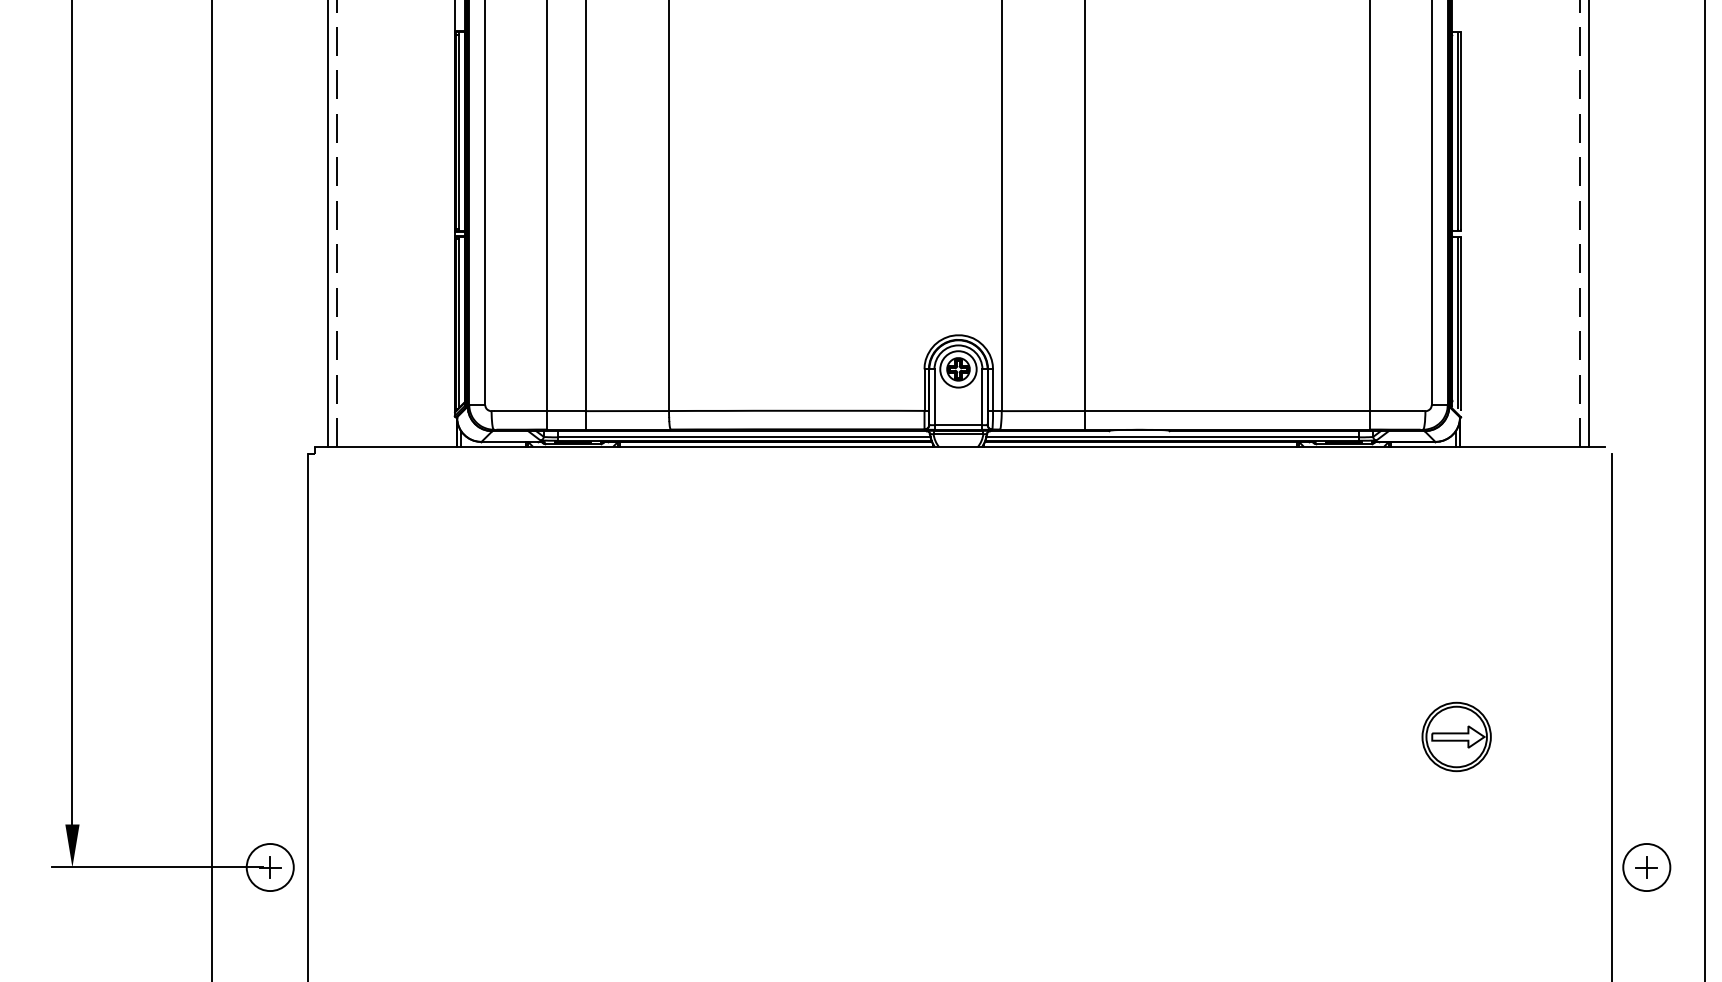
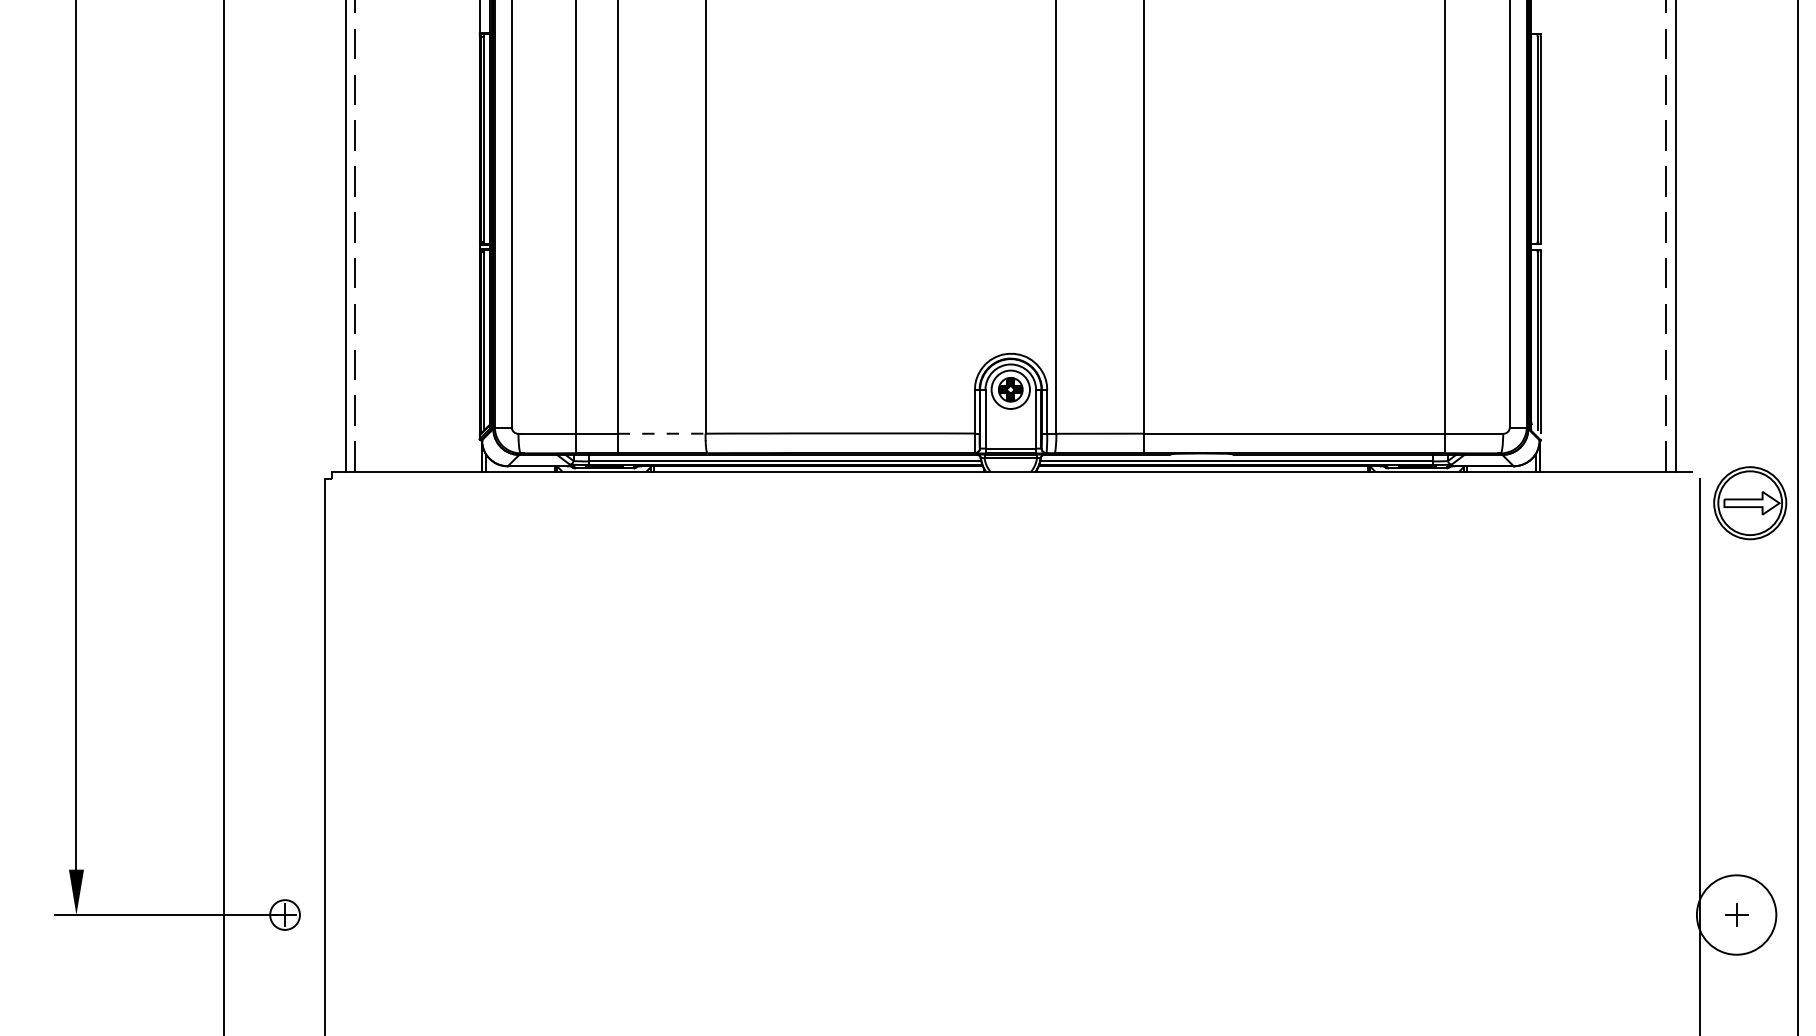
line: (627, 411) -> (661, 434), solid -> dashed
part: (1456, 736) -> (1750, 502), moved
circle: (269, 867) -> (284, 915), size x0.6
circle: (1646, 867) -> (1736, 915), size x1.6

